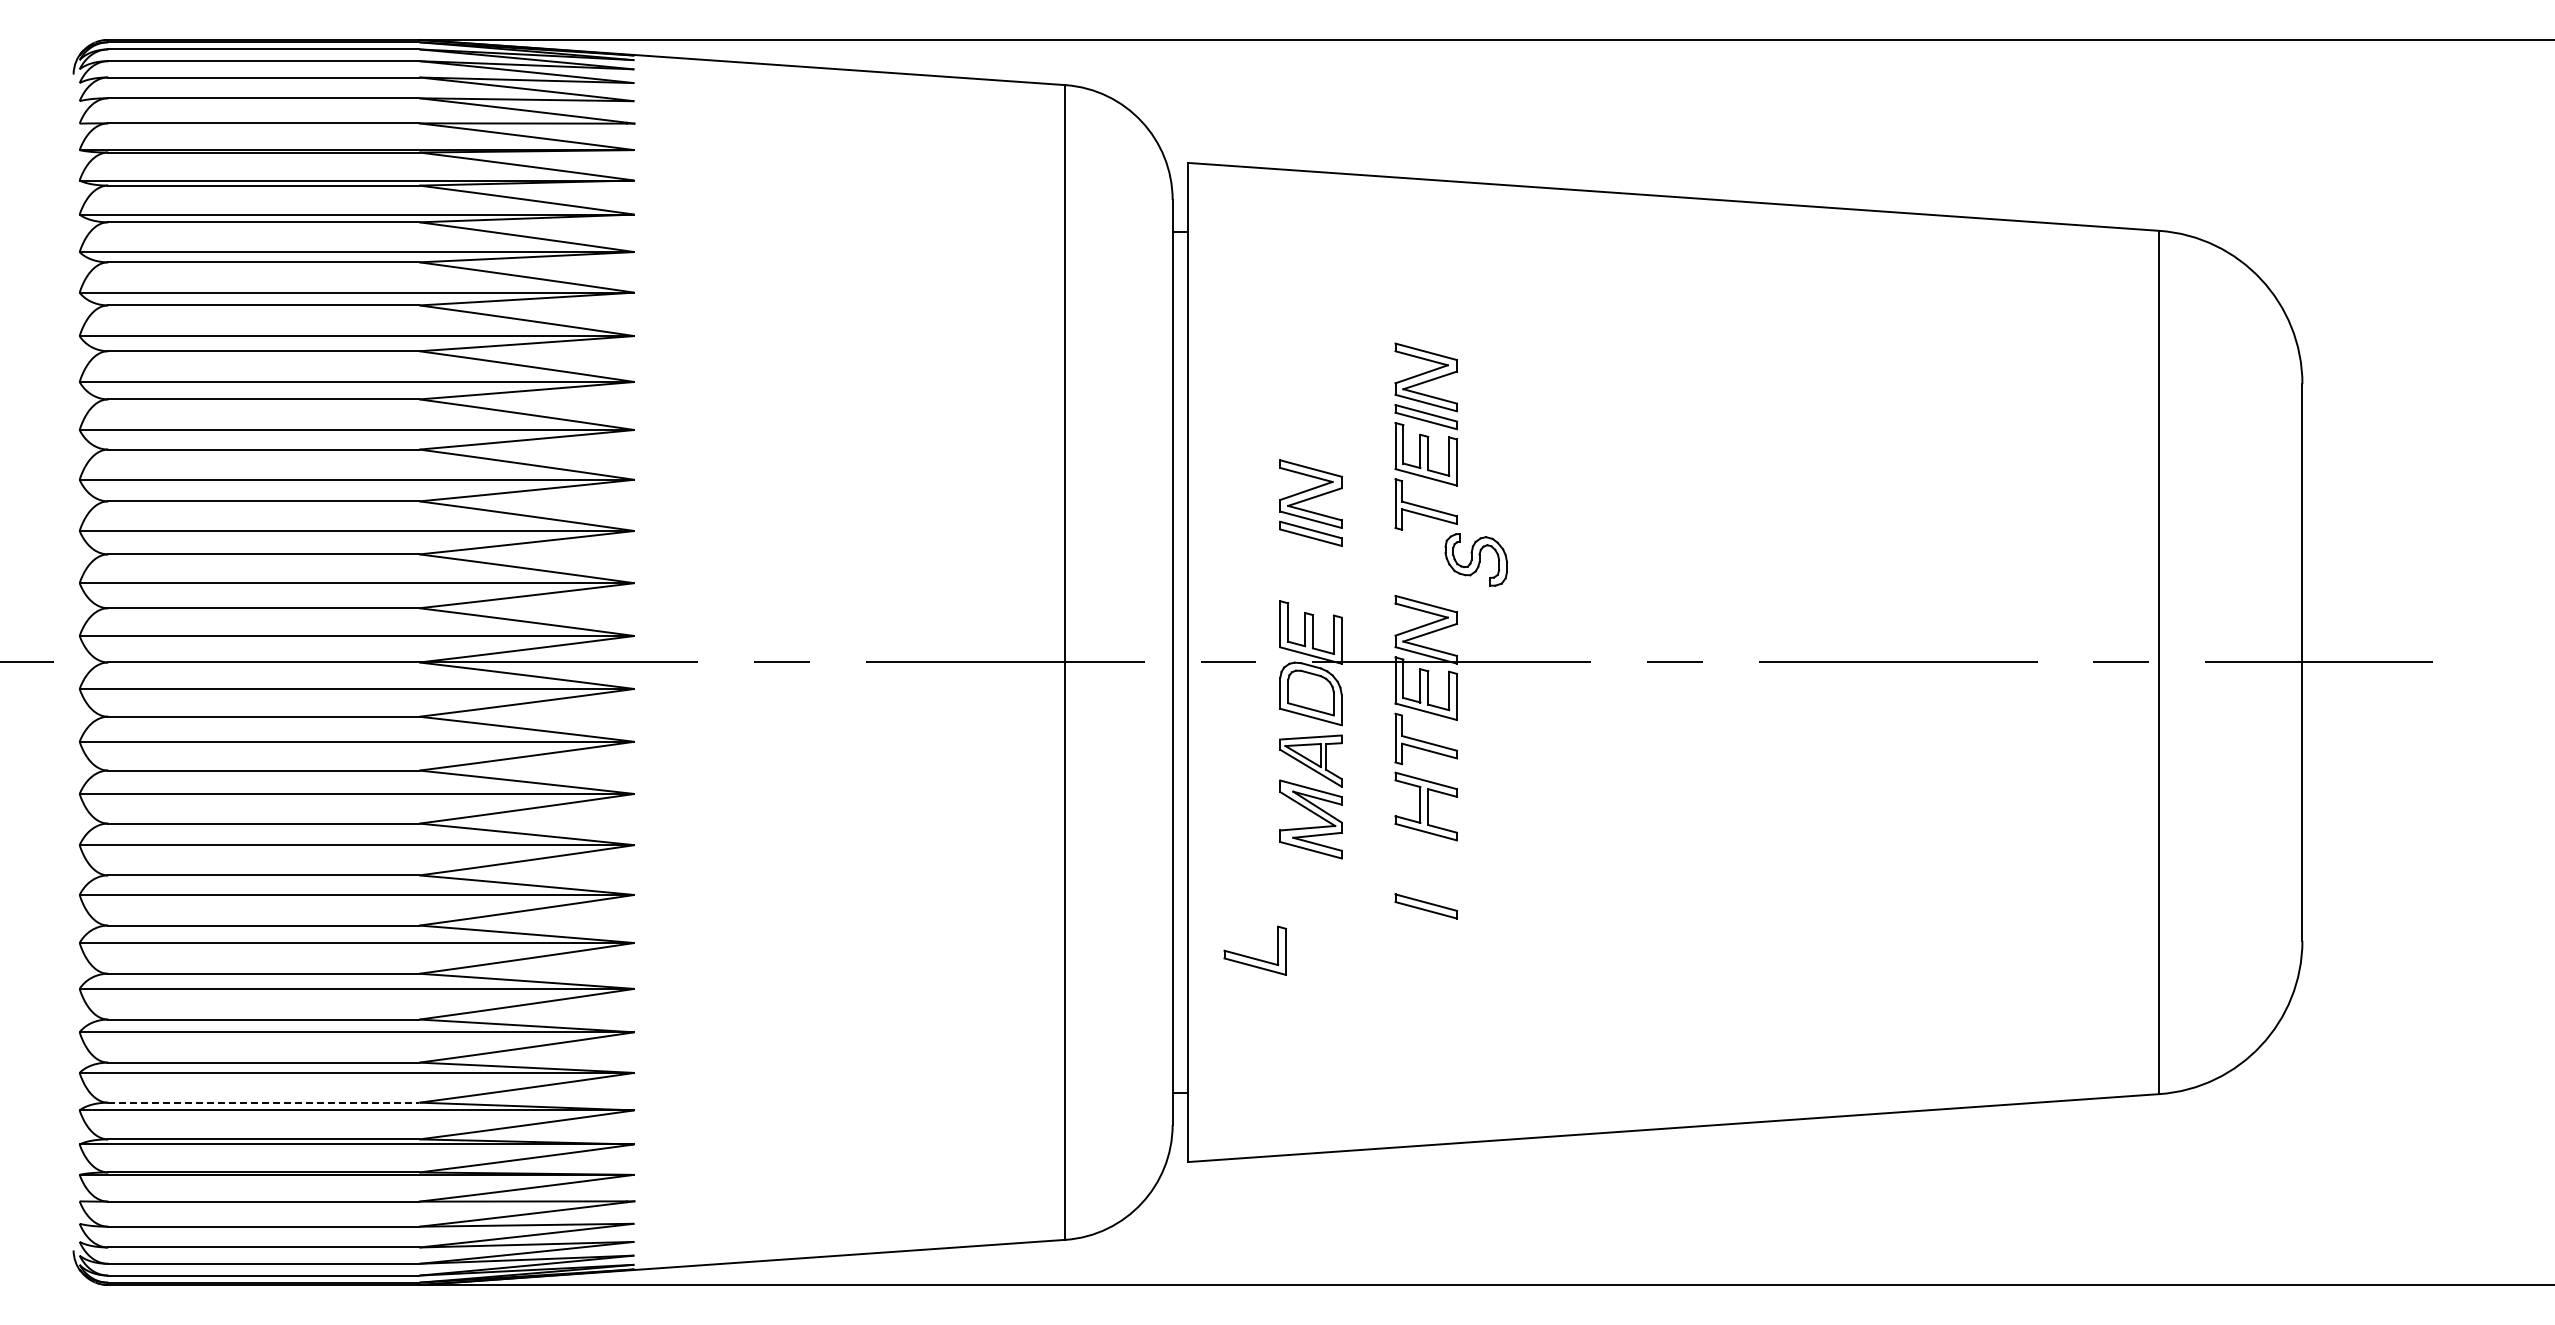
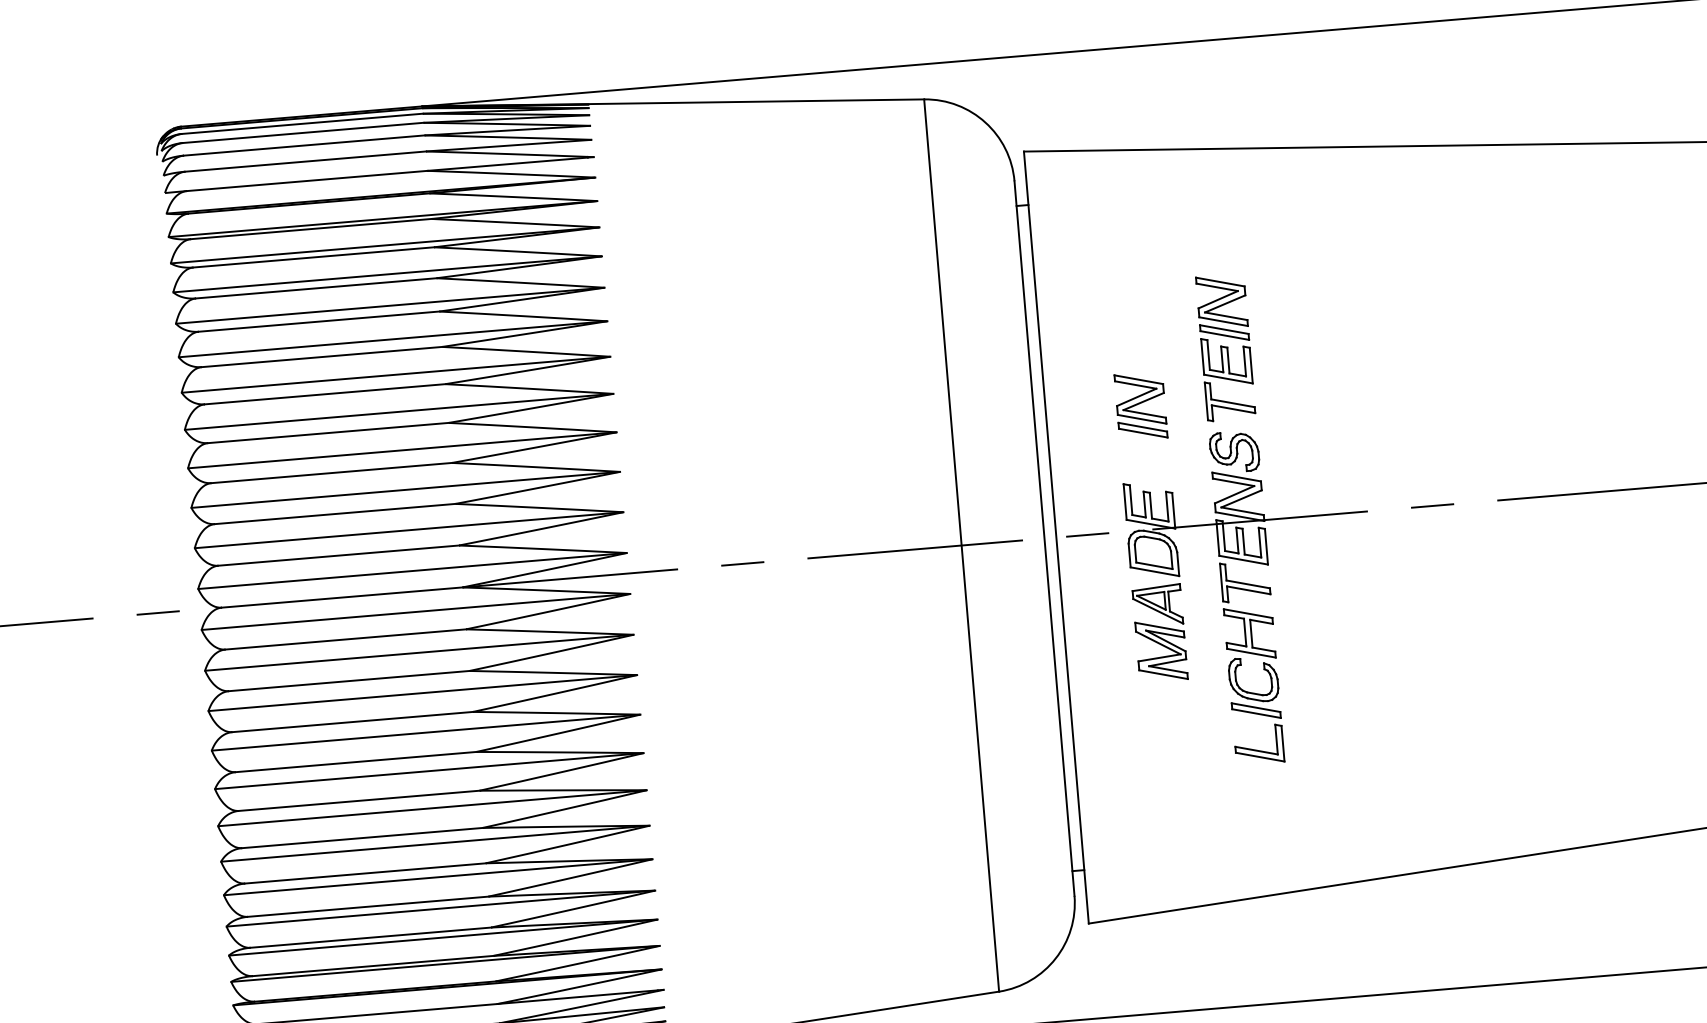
part: (1475, 559) -> (1233, 451), moved
part: (1422, 882) -> (1251, 692), added
part: (1254, 957) -> (1259, 750), moved
line: (263, 1102) -> (370, 937), dashed -> solid

